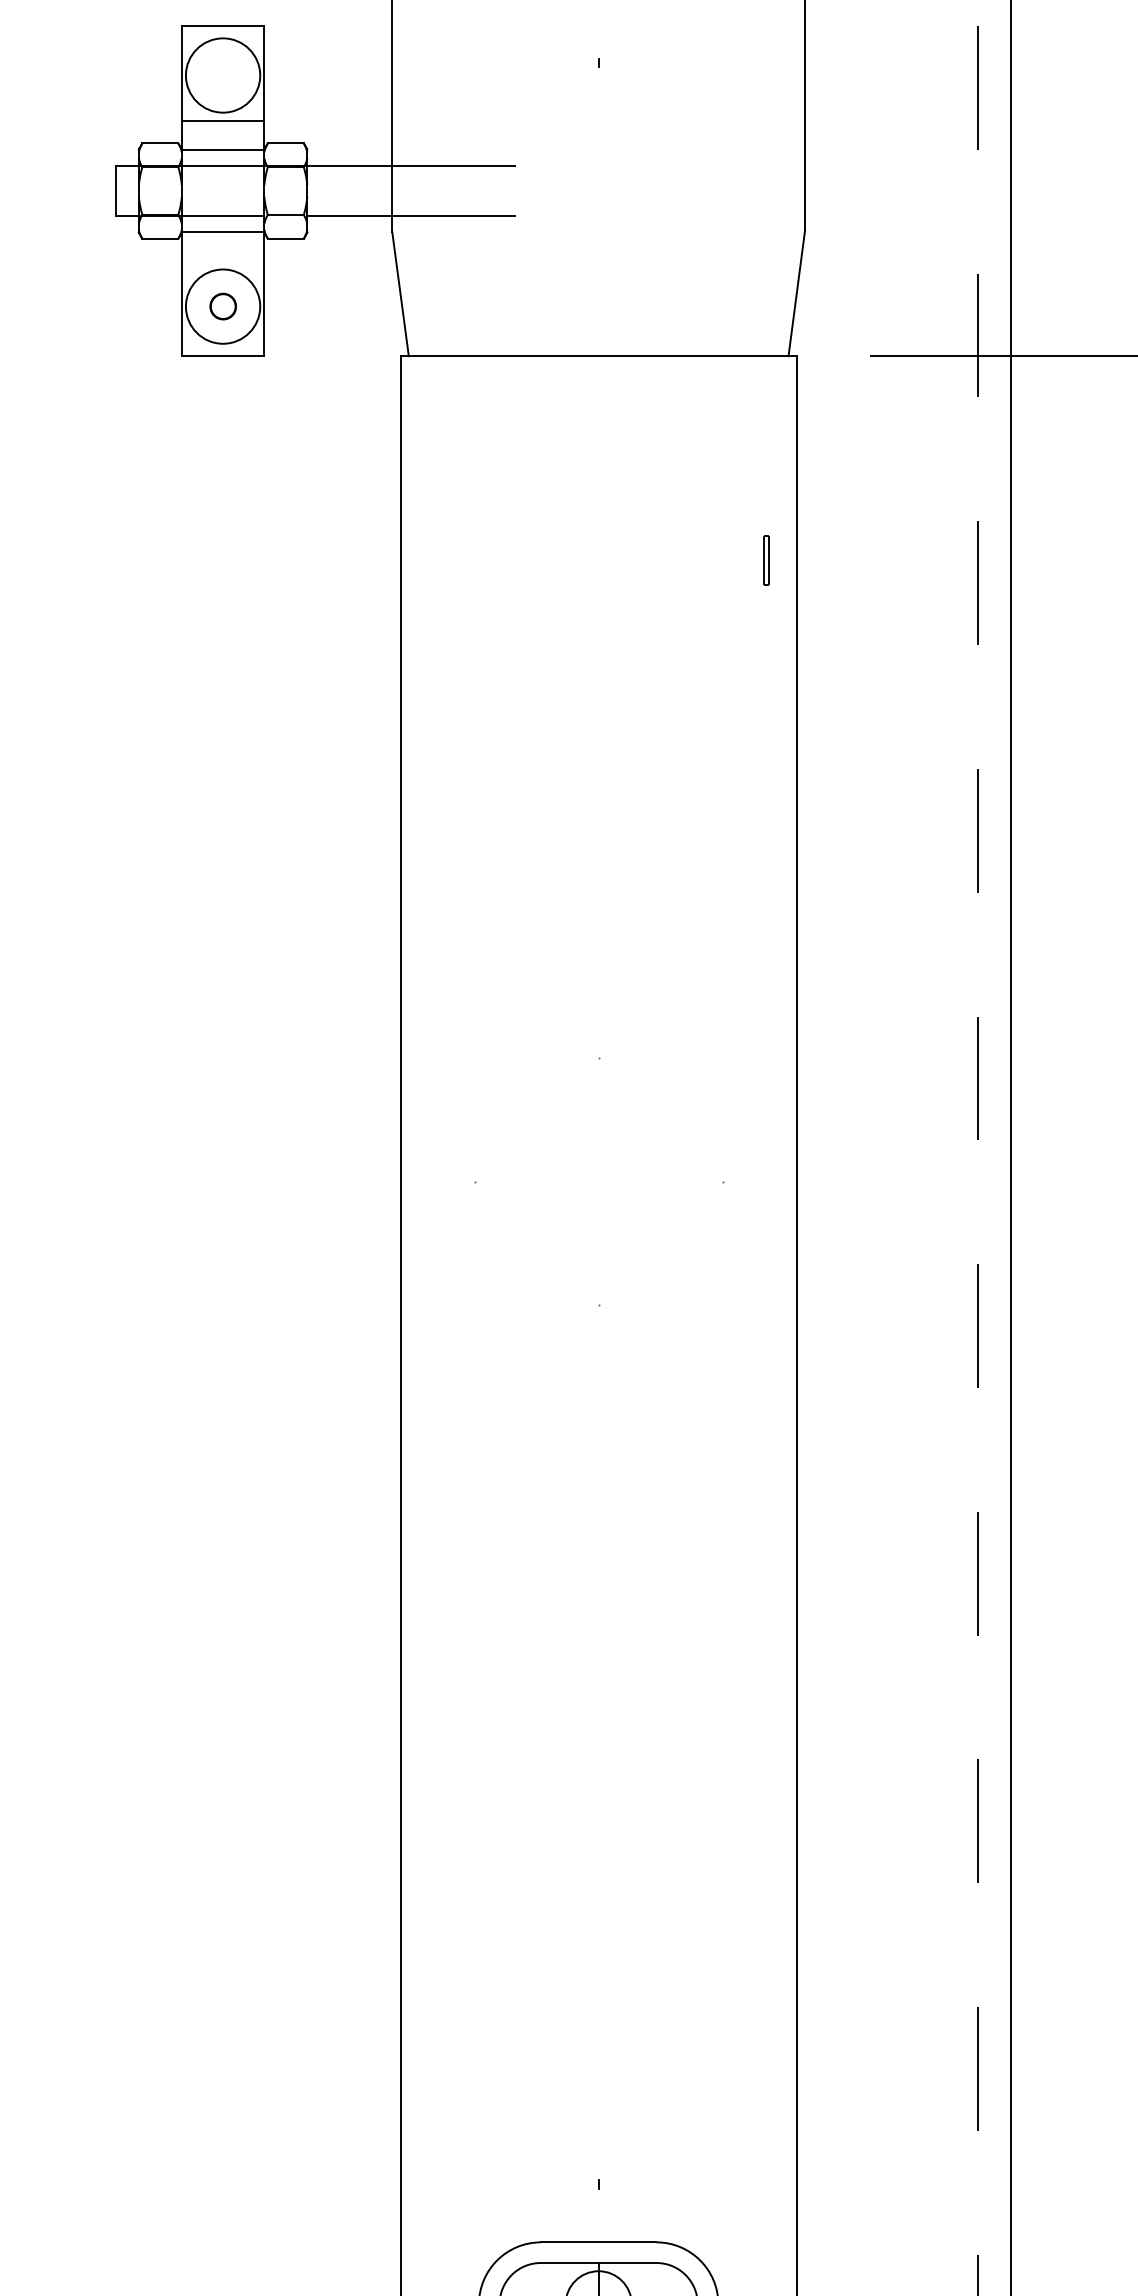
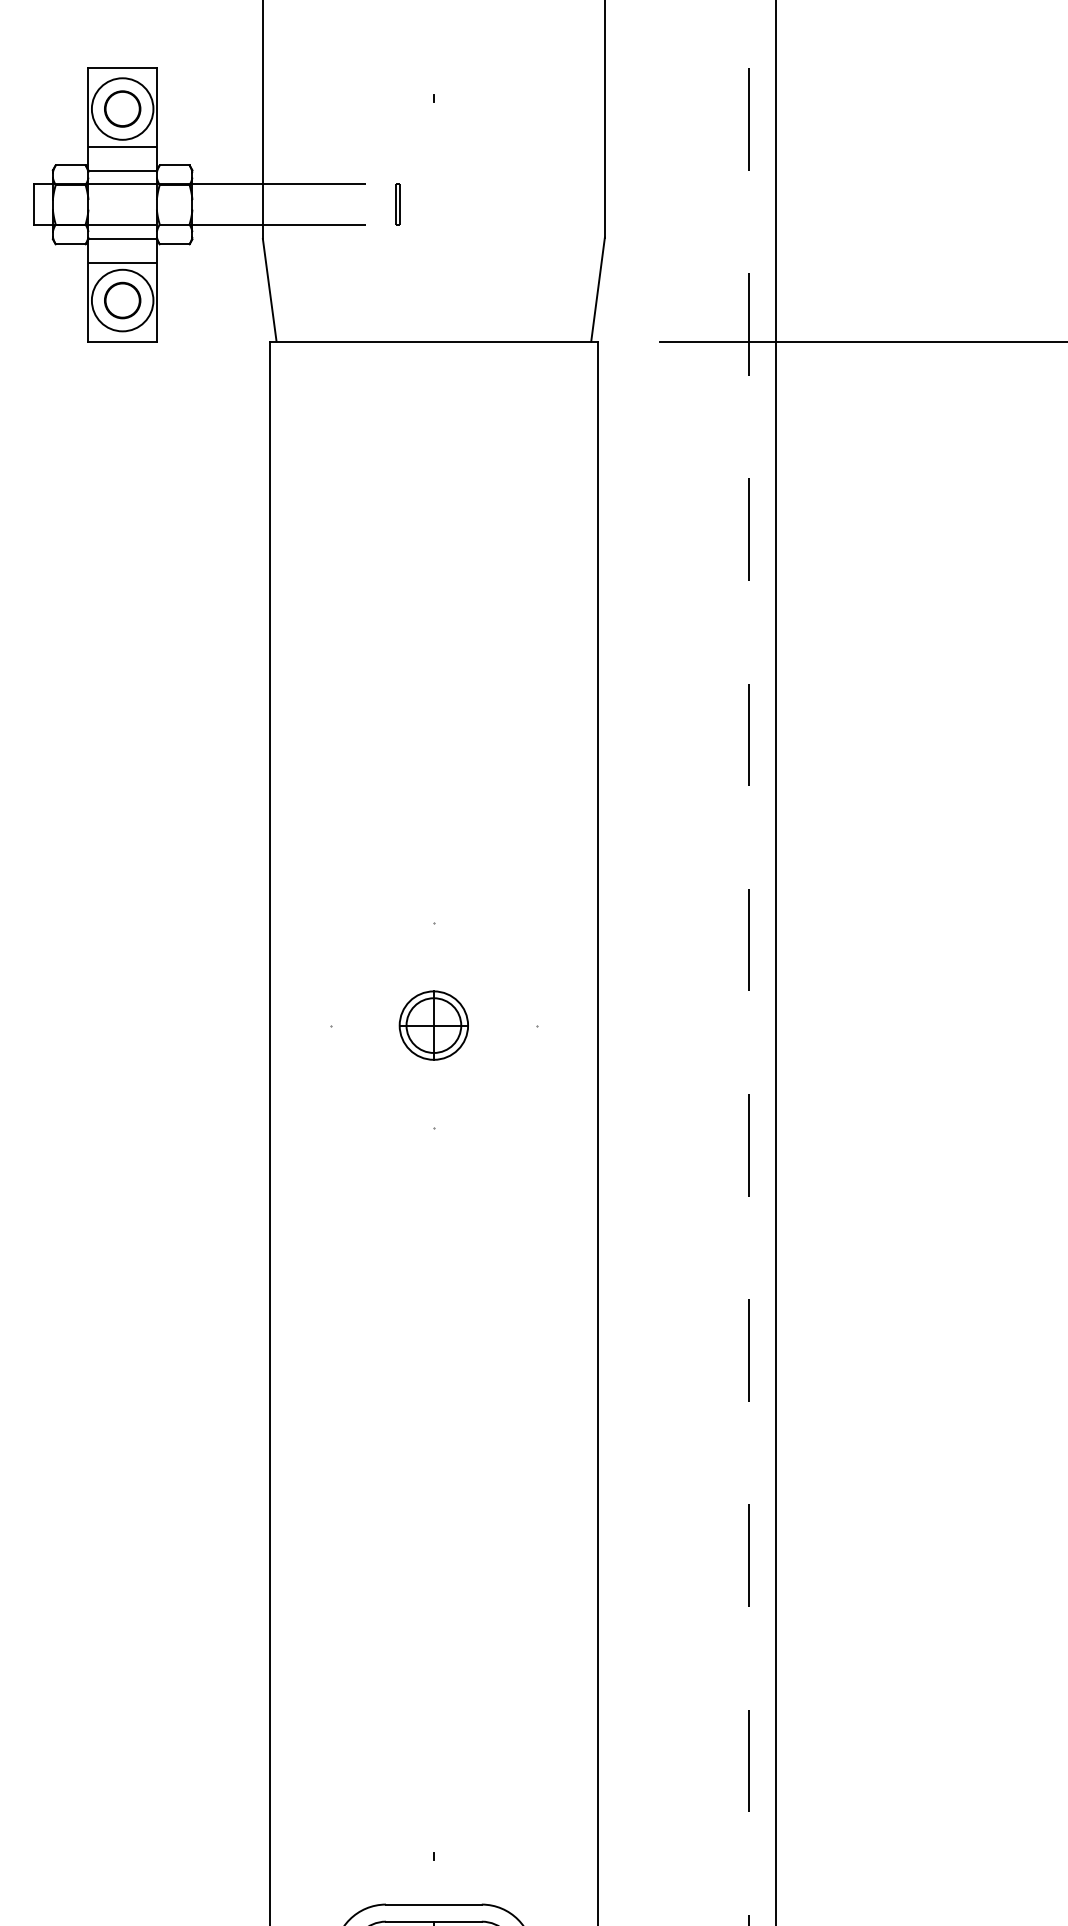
circle: (222, 74) -> (122, 108), added
line: (222, 260) -> (122, 262), added
part: (222, 306) -> (122, 300), size x1.67
part: (765, 559) -> (397, 204), moved
part: (598, 1181) -> (433, 1025), added

